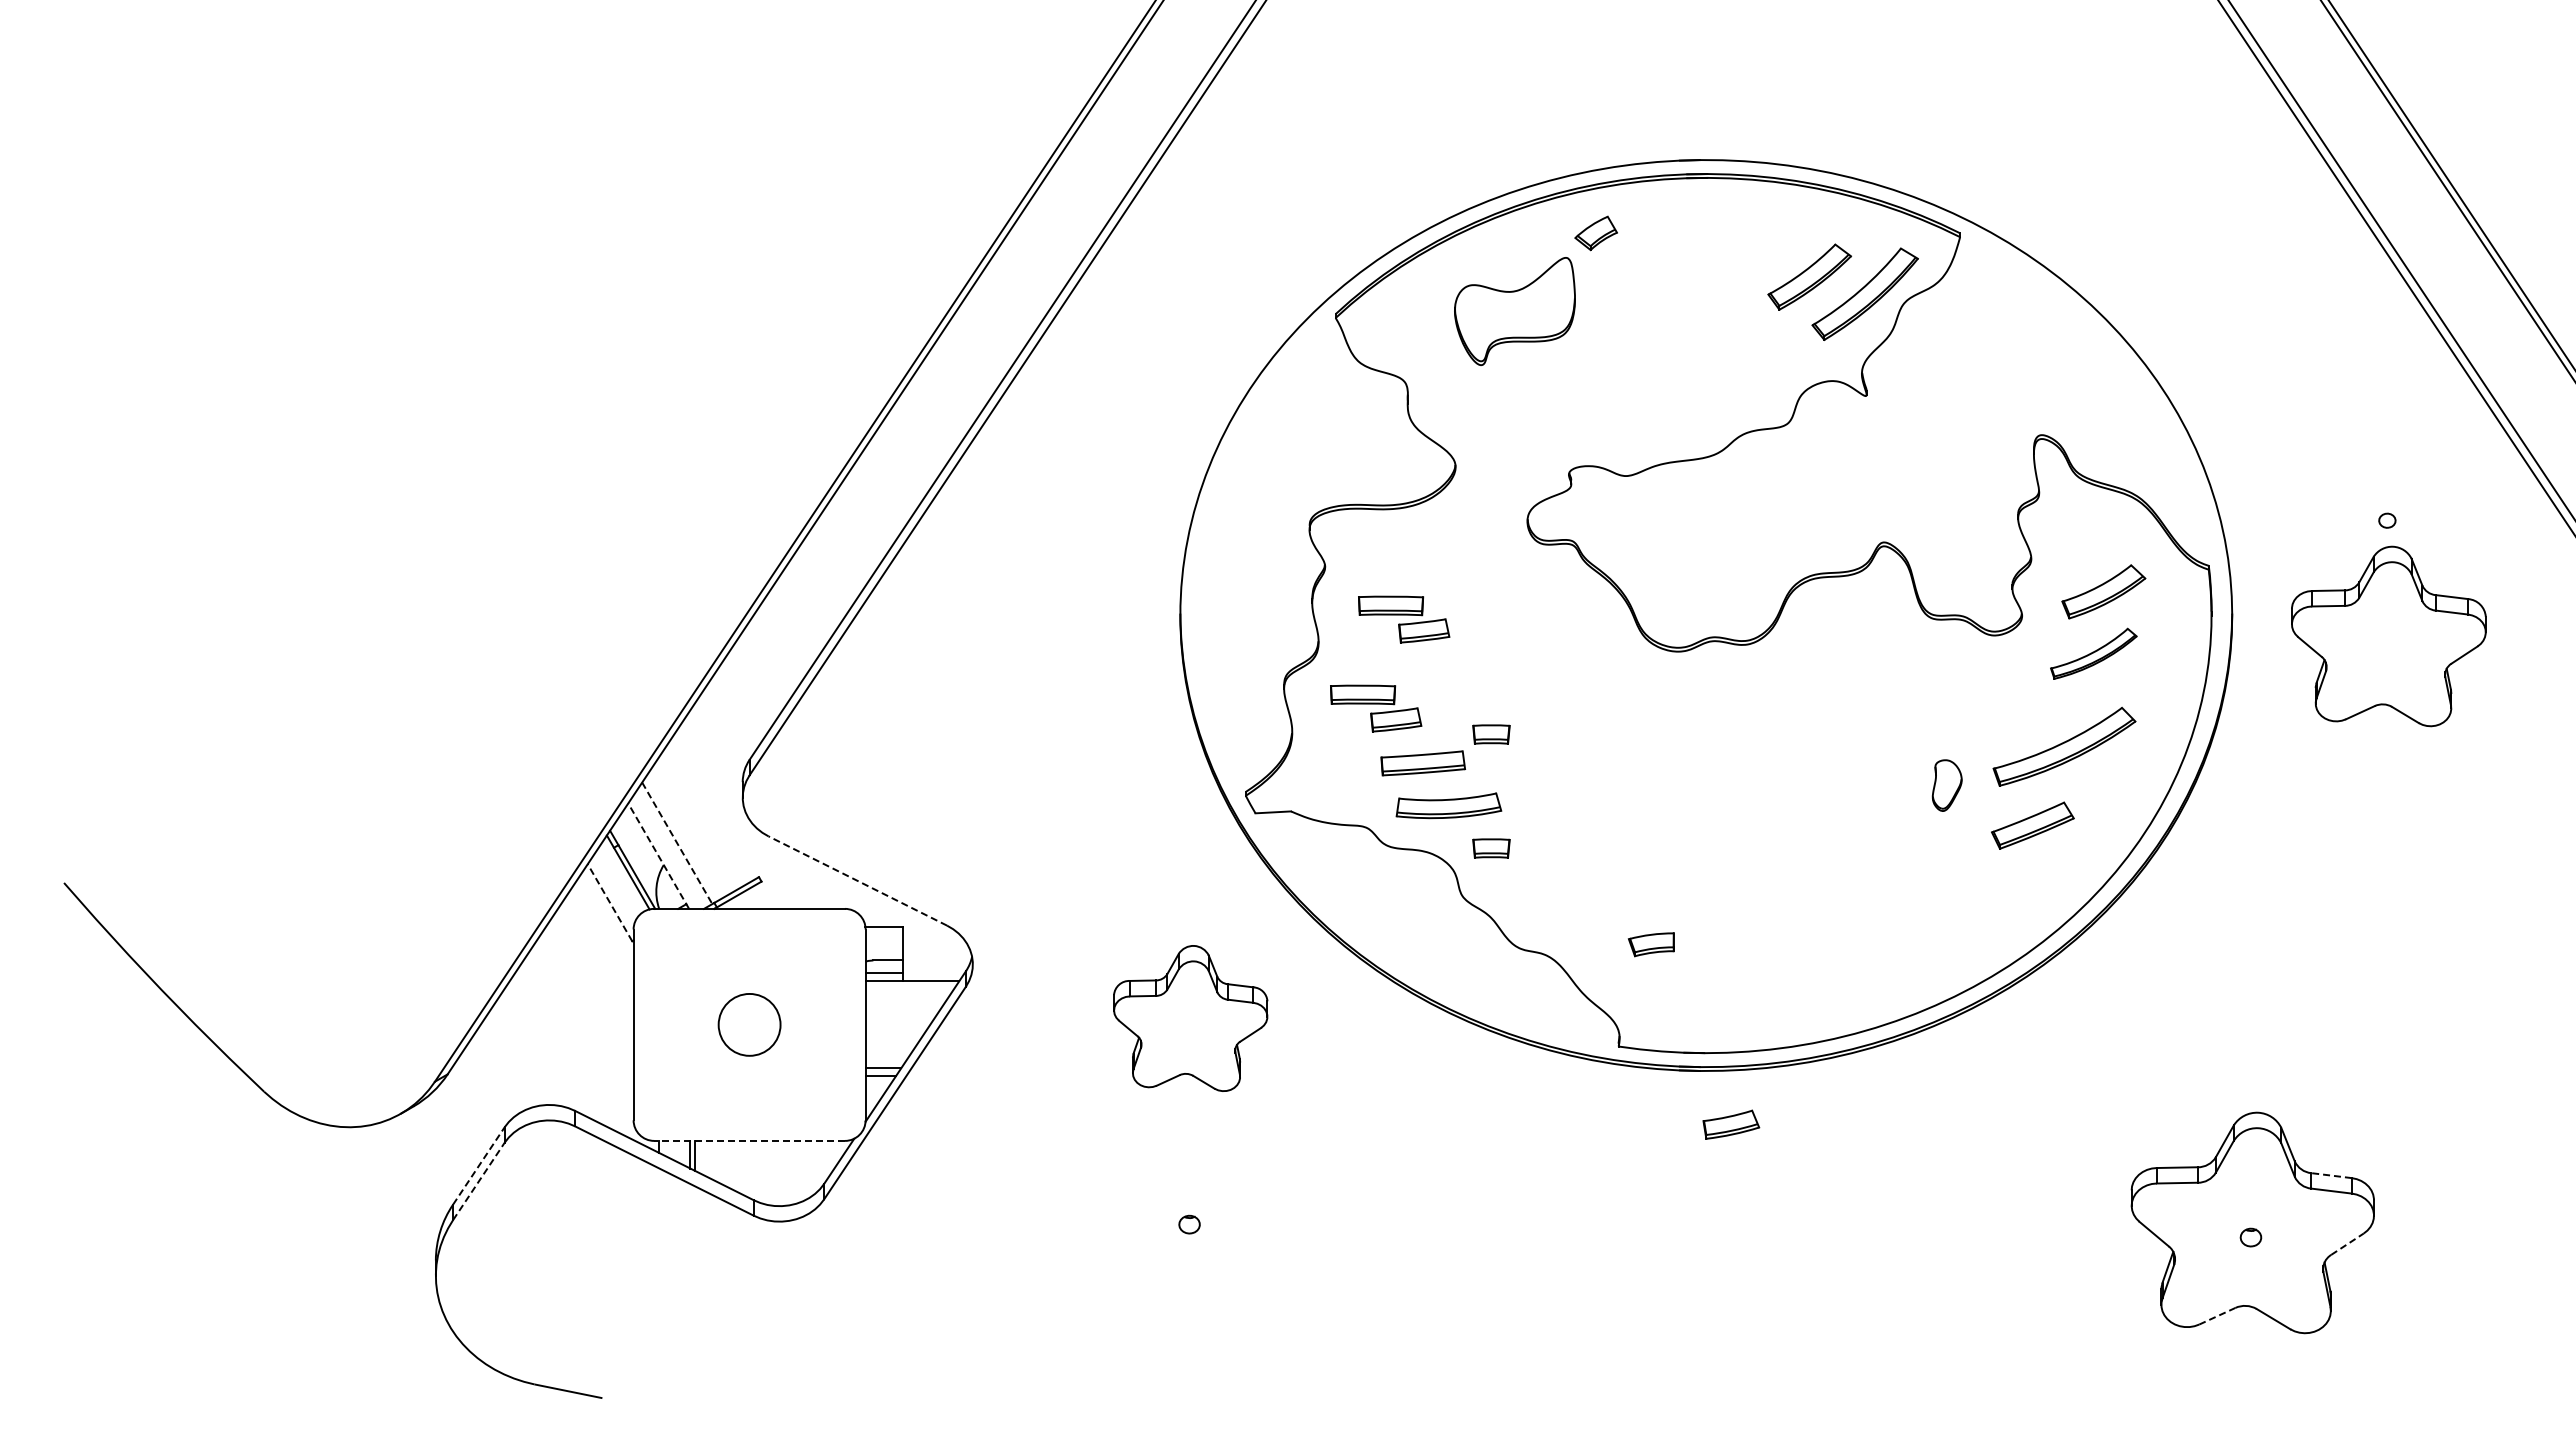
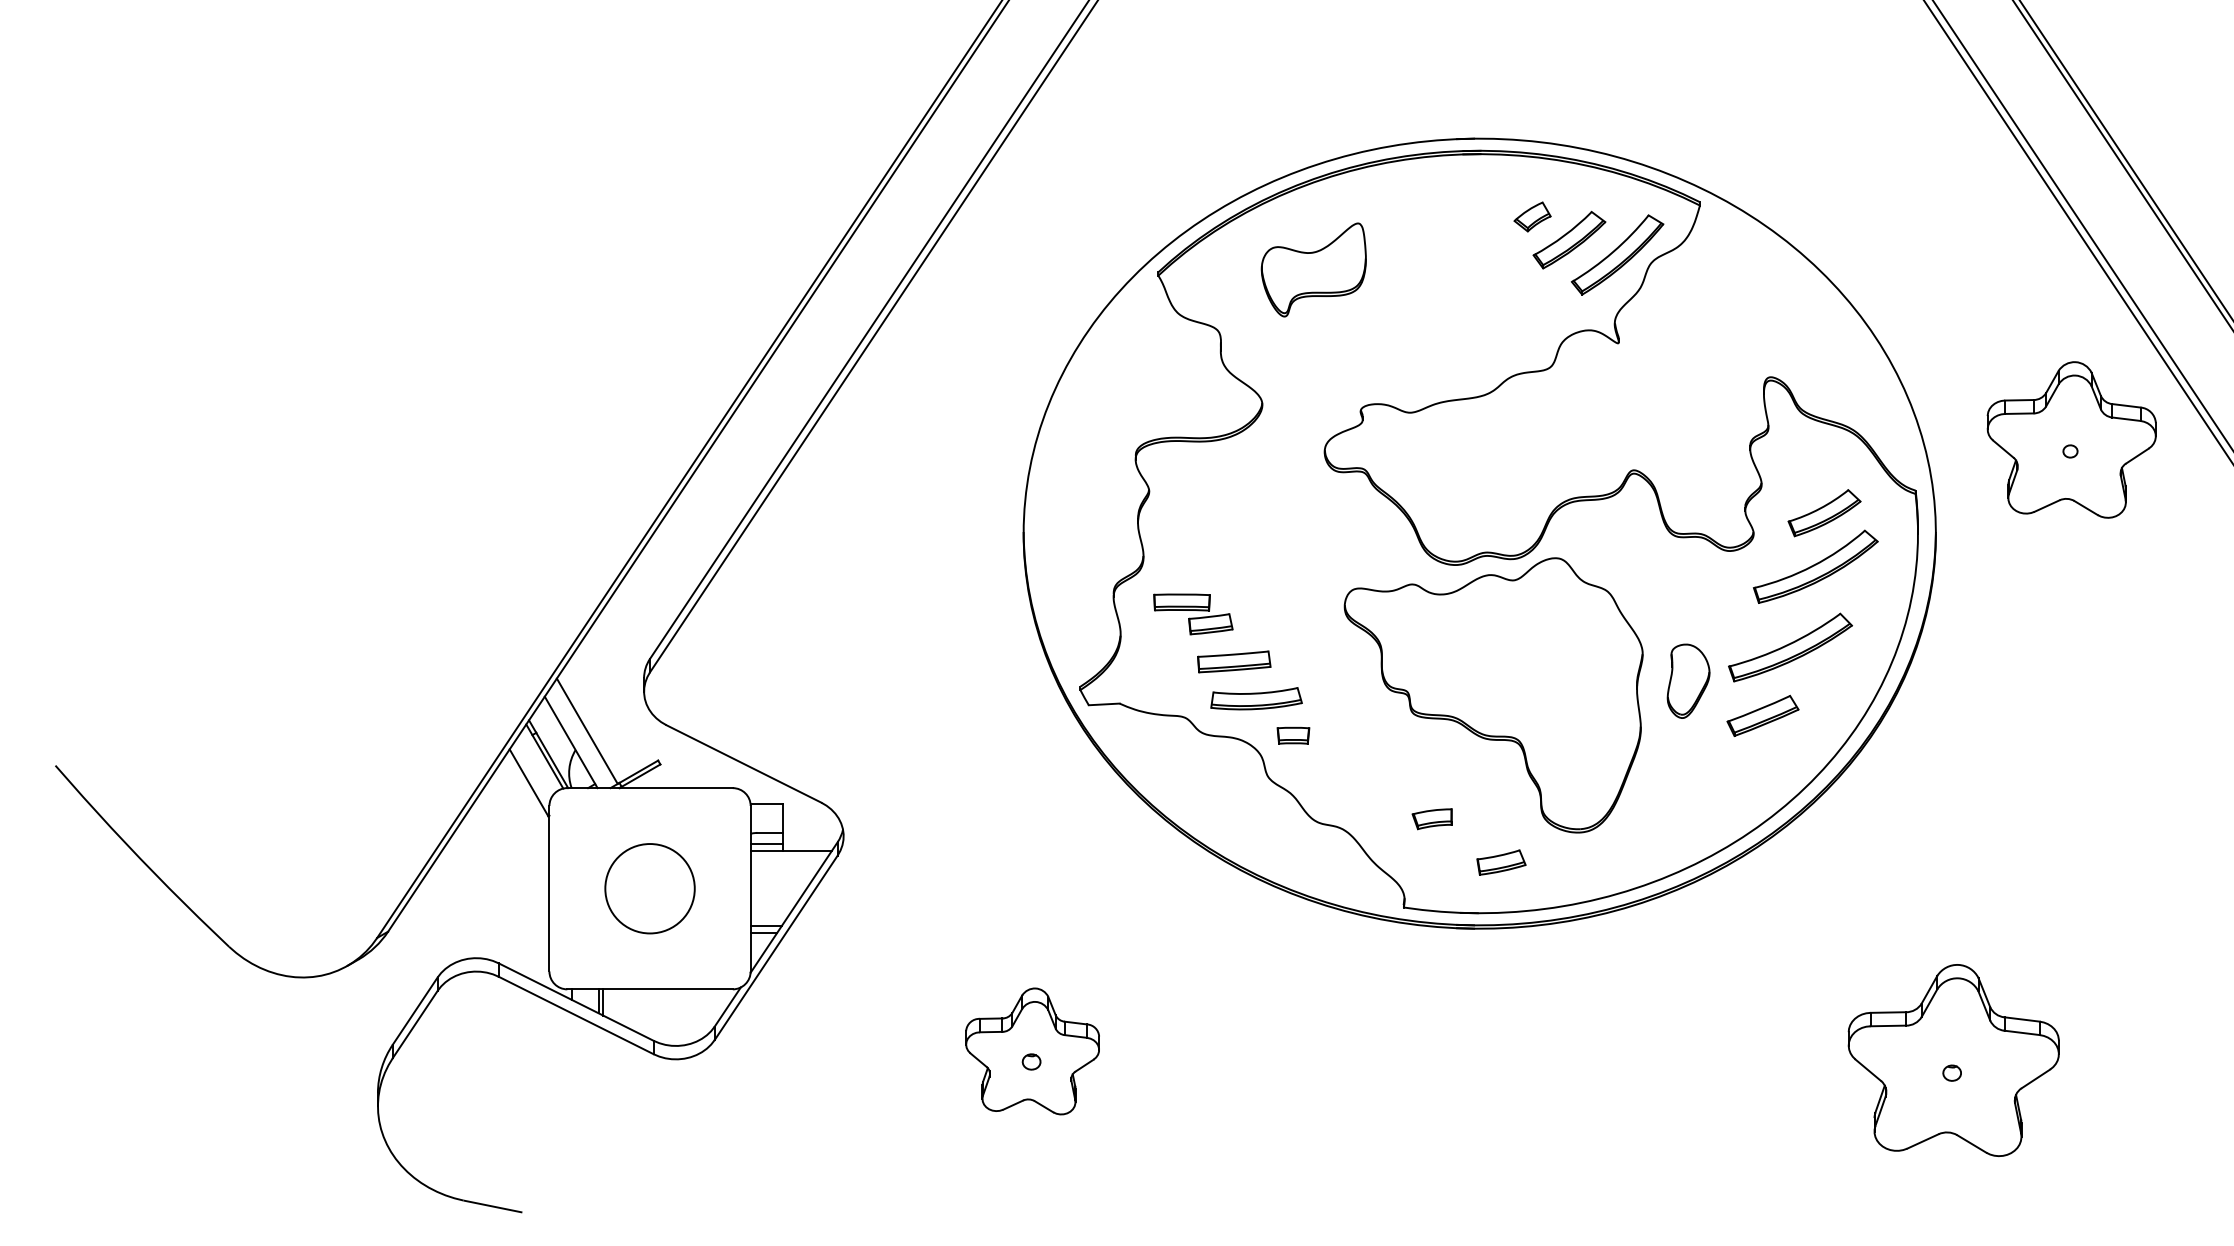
part: (1595, 233) -> (1532, 217), moved
part: (1404, 619) -> (1218, 537), removed
part: (2388, 636) -> (2071, 439), moved
part: (2093, 653) -> (1815, 566), size x1.67
part: (1491, 734) -> (1293, 636), removed
part: (1947, 785) -> (1688, 681), size x1.67
part: (1722, 801) -> (1493, 694), added
line: (677, 843) -> (587, 731), dashed -> solid
line: (658, 856) -> (571, 742), dashed -> solid
line: (857, 880) -> (743, 763), dashed -> solid
line: (610, 902) -> (529, 782), dashed -> solid
part: (1190, 1018) -> (1032, 1051), moved
circle: (749, 1024) -> (649, 888), size x1.67
part: (1731, 1124) -> (1501, 862), moved
line: (749, 1140) -> (649, 989), dashed -> solid
line: (479, 1165) -> (415, 1010), dashed -> solid
line: (2331, 1175) -> (2022, 1019), dashed -> solid
line: (479, 1180) -> (415, 1023), dashed -> solid
line: (2347, 1243) -> (2035, 1078), dashed -> solid
line: (2217, 1316) -> (1923, 1141), dashed -> solid

